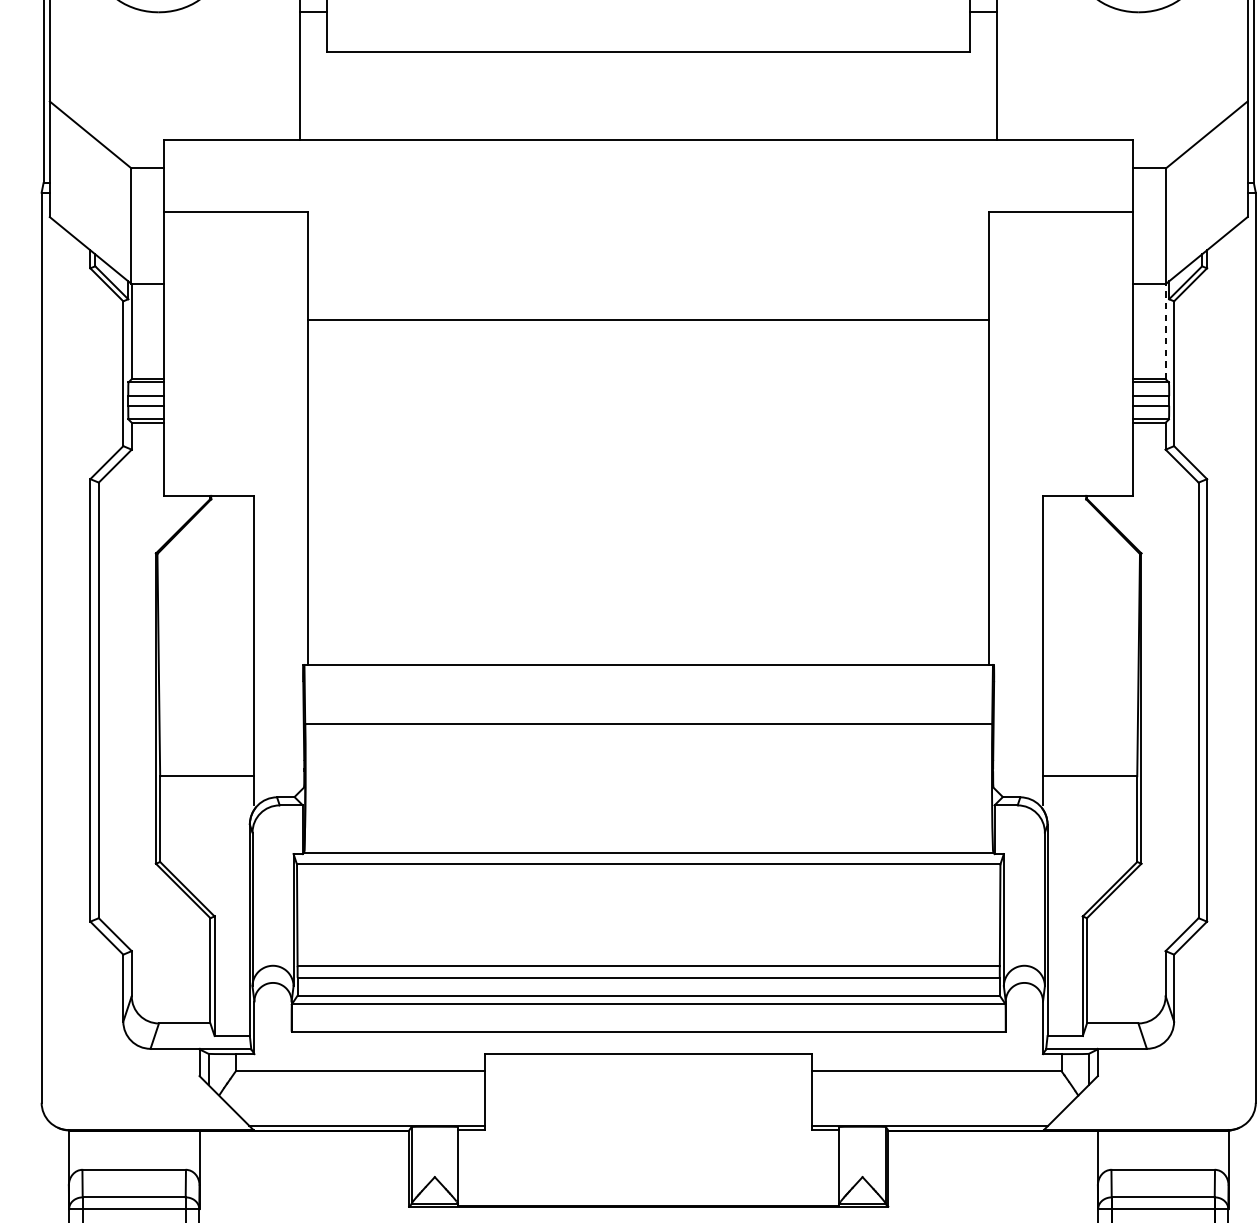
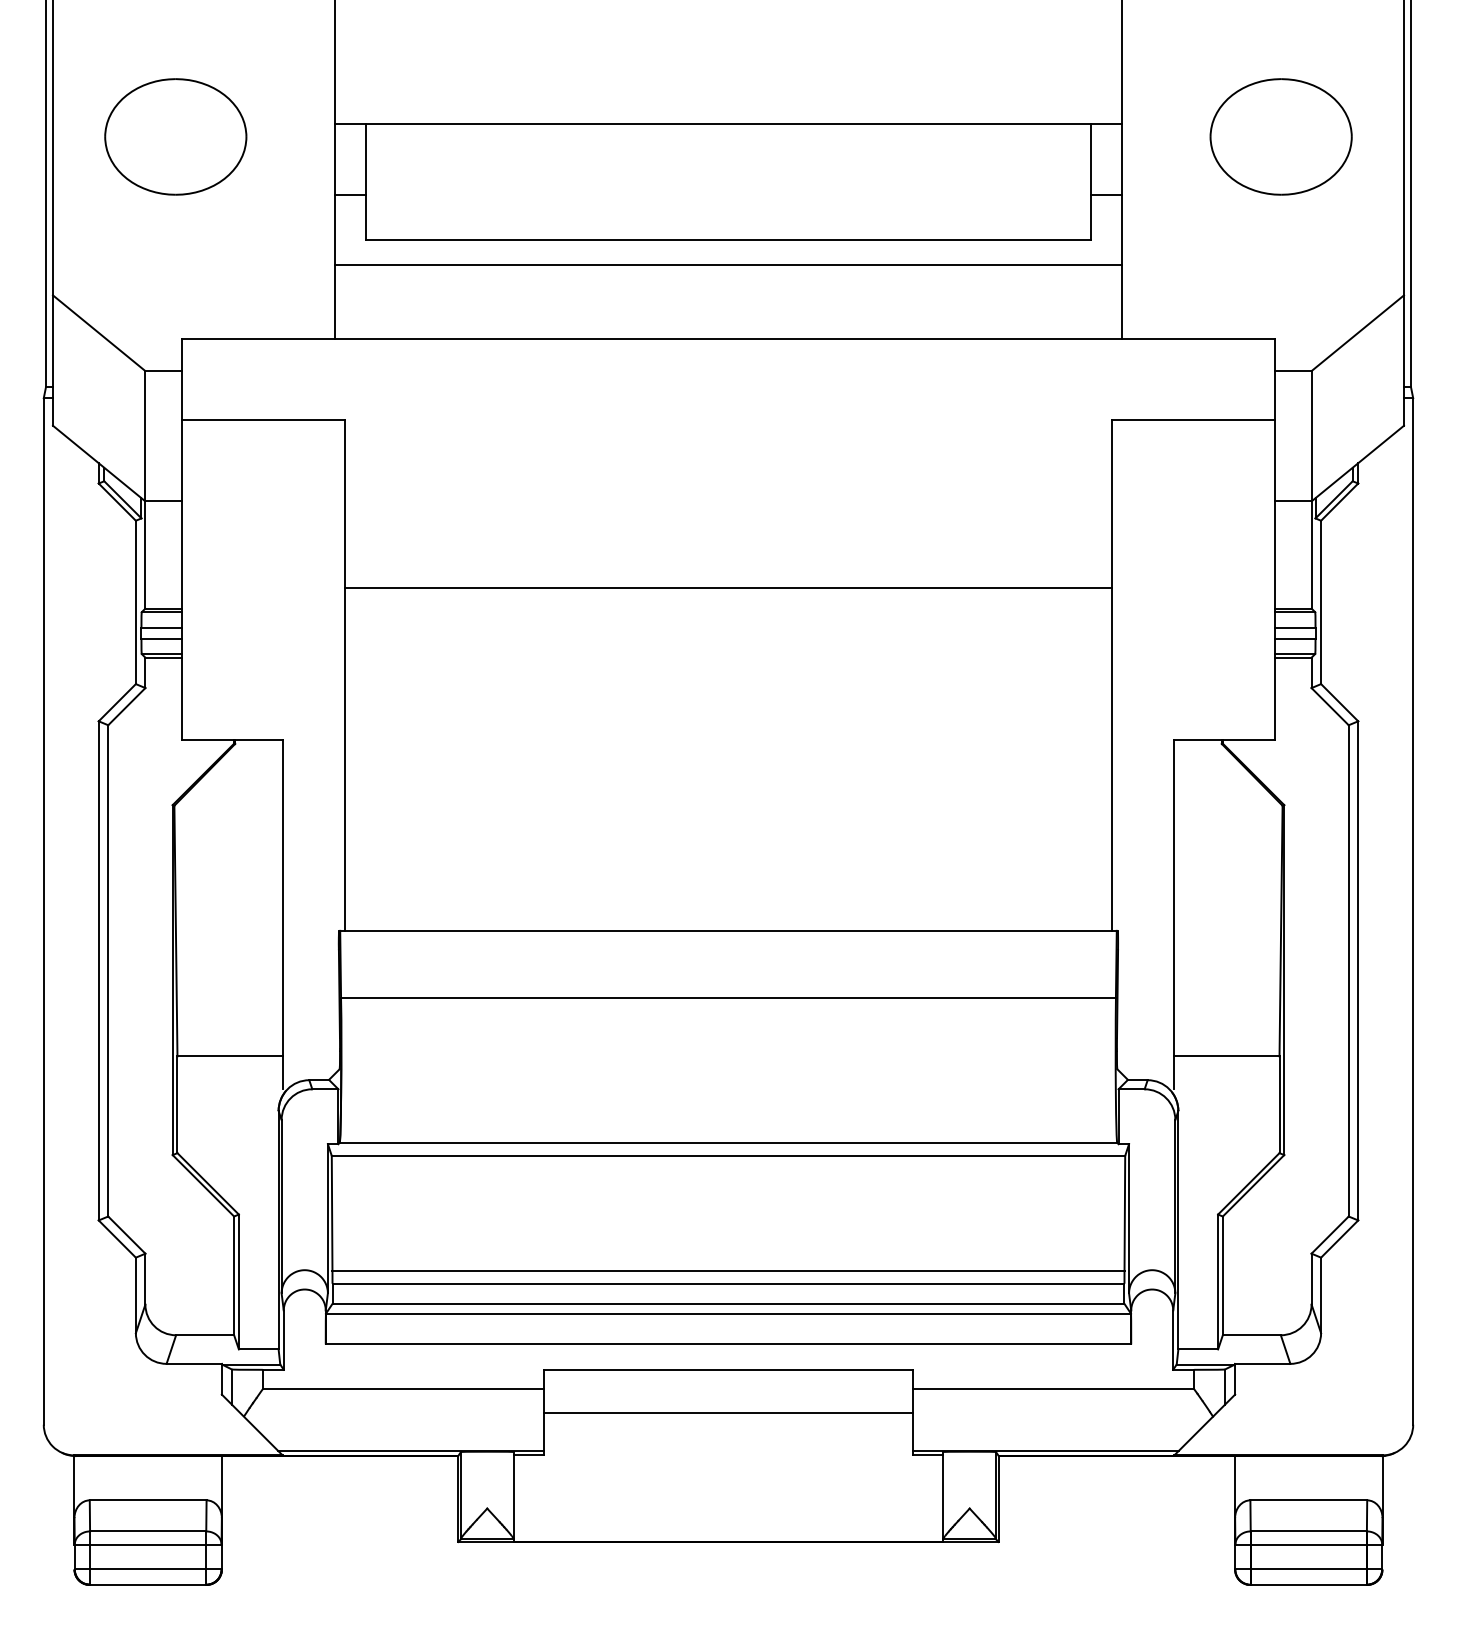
line: (648, 75) -> (728, 265), added
line: (648, 320) -> (728, 588), moved
line: (1165, 331) -> (1311, 554), dashed -> solid
line: (648, 1092) -> (728, 1413), added

